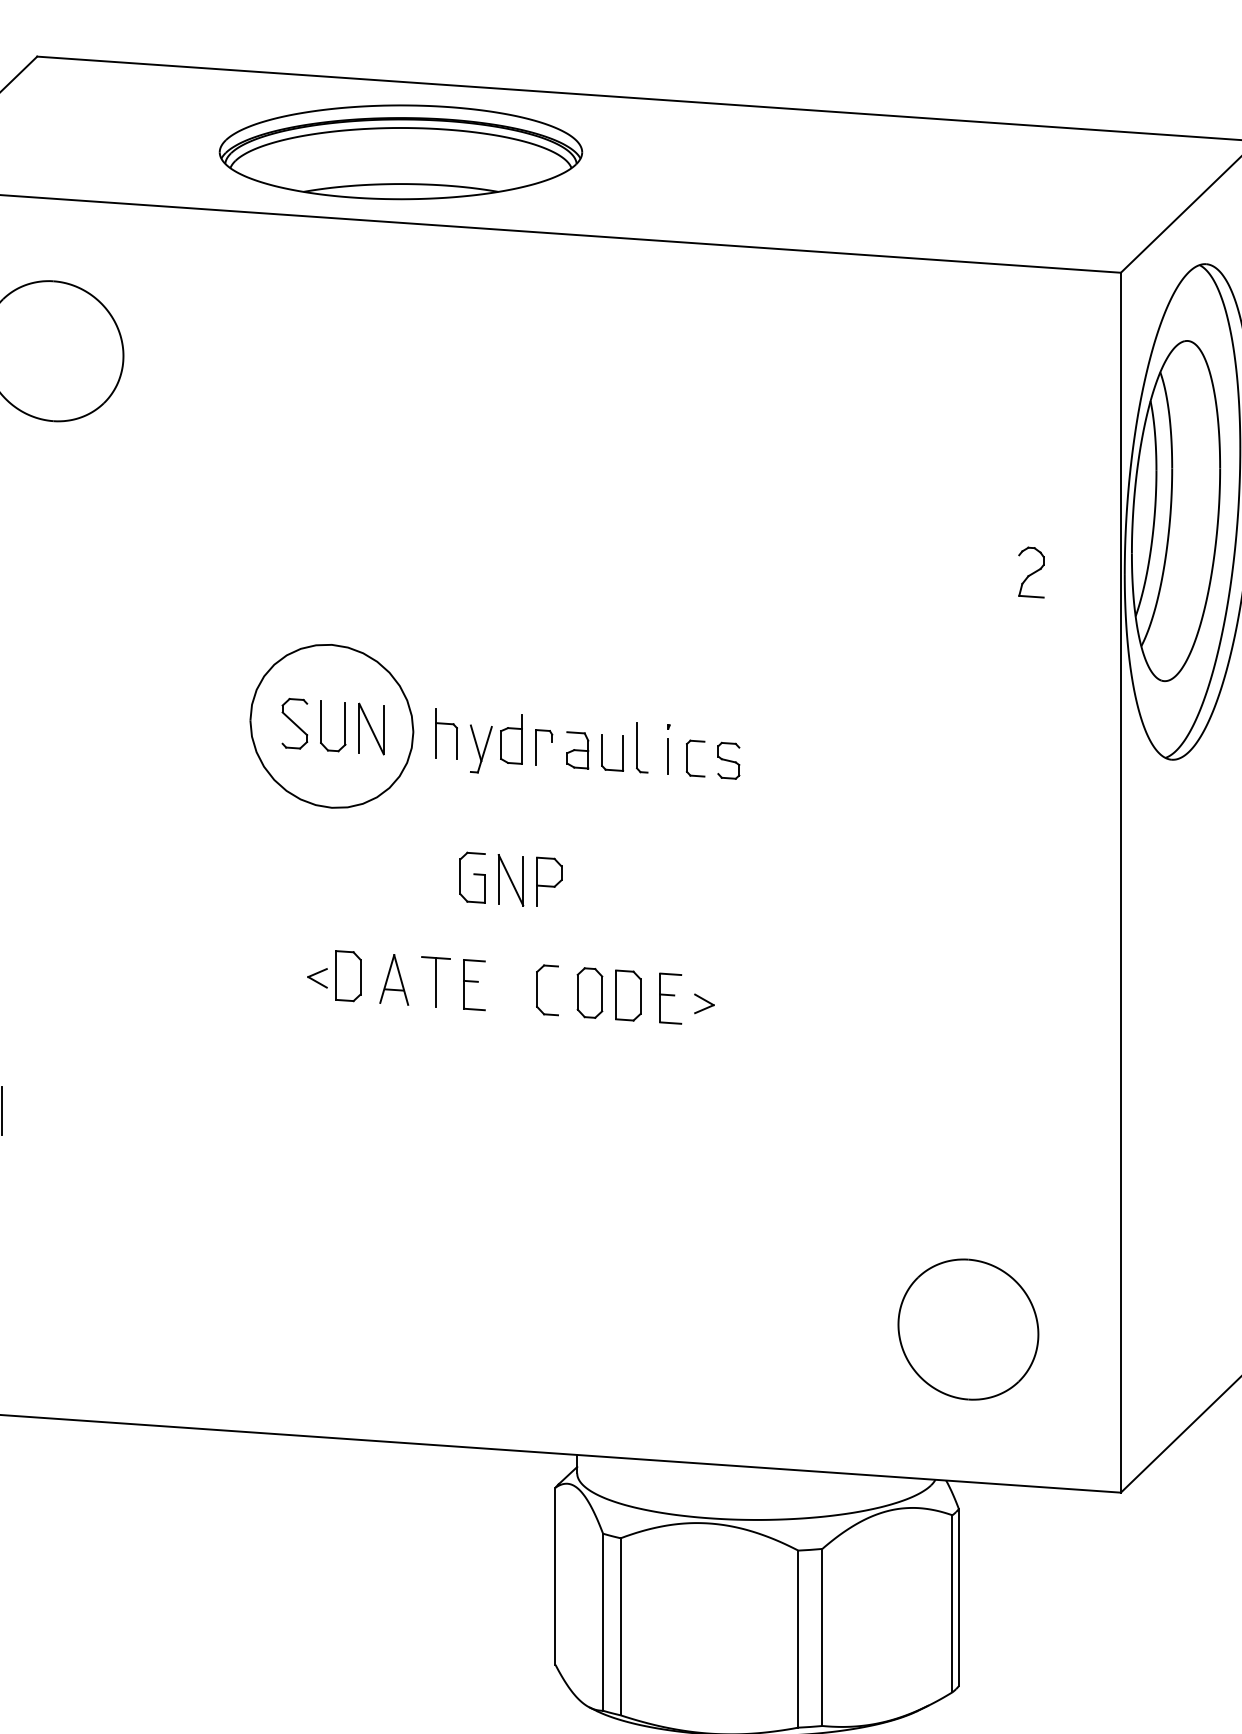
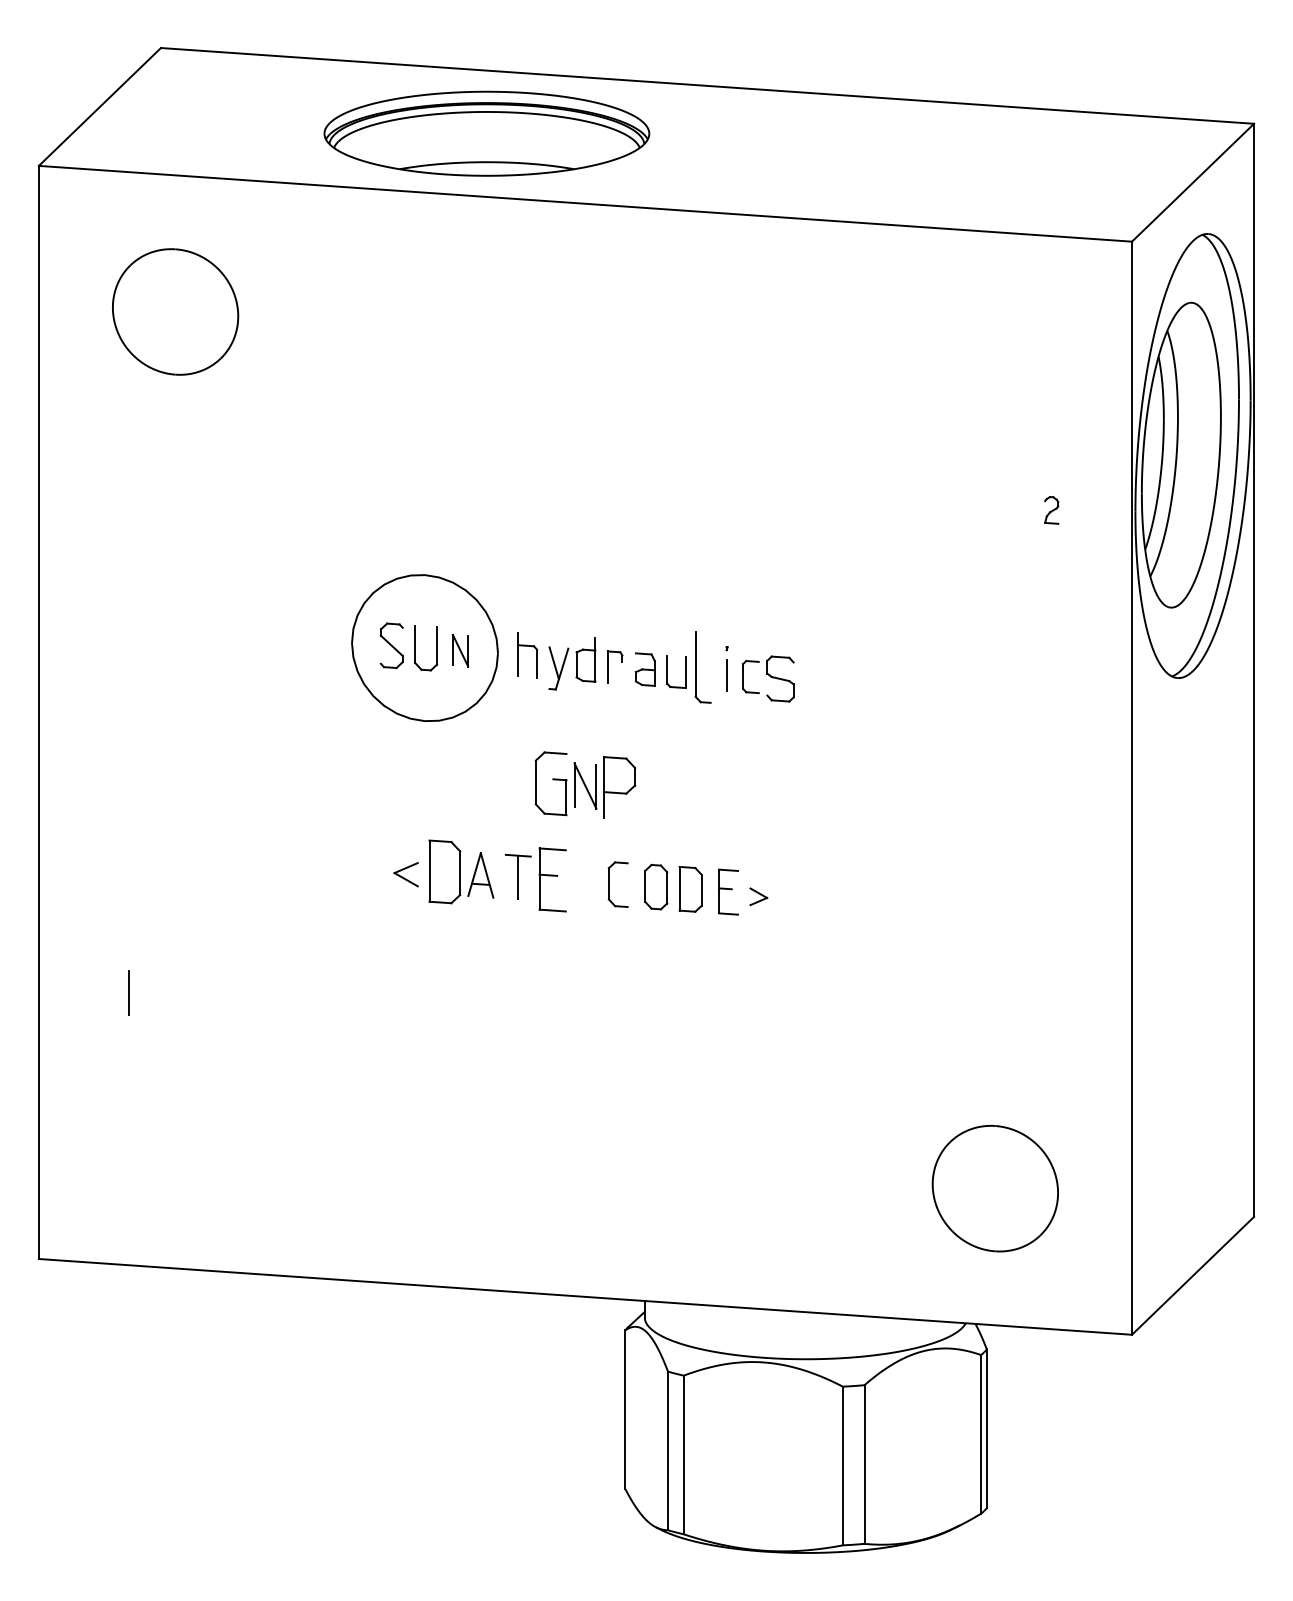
part: (1031, 572) -> (1051, 510), size x0.6
part: (371, 728) -> (460, 650), size x0.7
part: (641, 747) -> (702, 667), size x1.6
part: (728, 760) -> (780, 678), size x1.4
part: (471, 877) -> (550, 783), size x1.4
part: (548, 881) -> (619, 787), size x1.4
part: (333, 975) -> (426, 871), size x1.4
part: (474, 984) -> (552, 879), size x1.4

